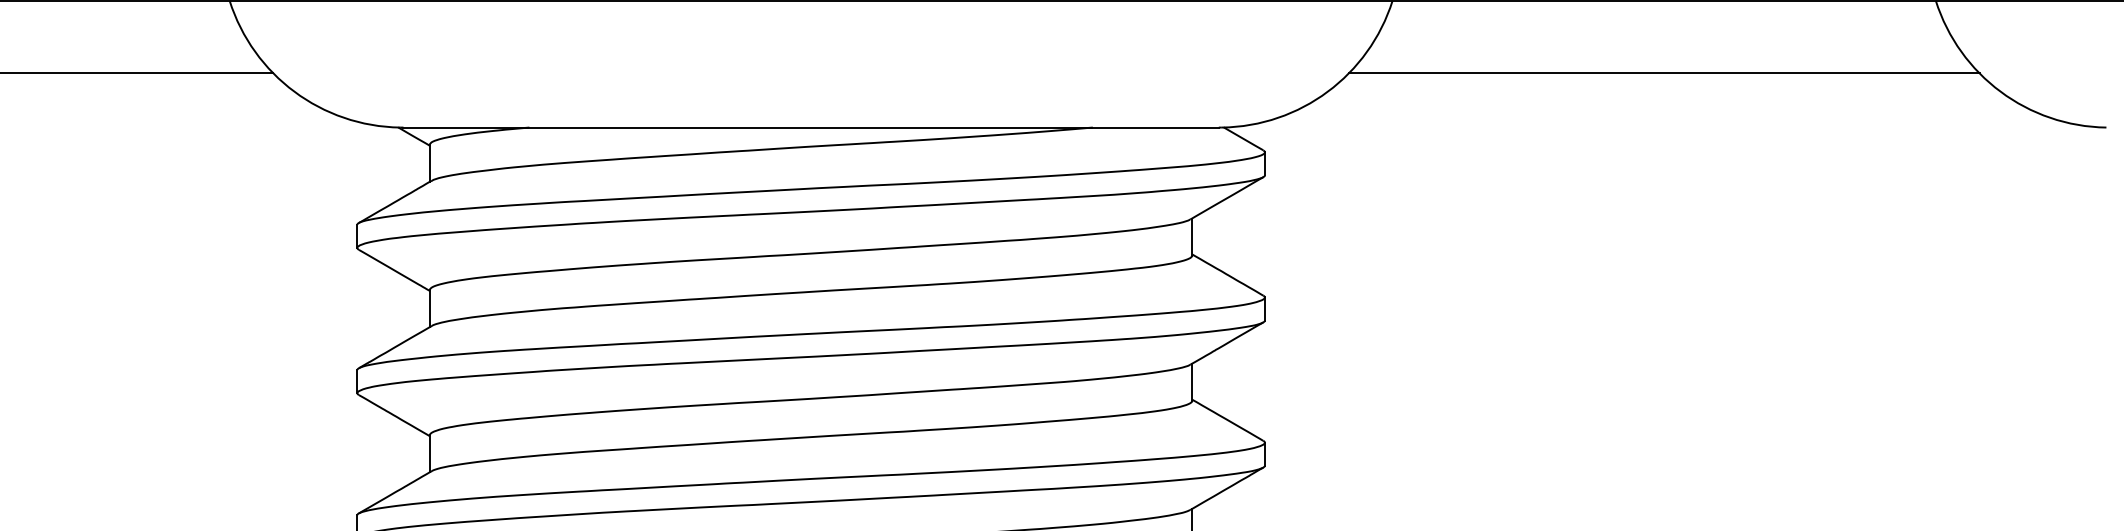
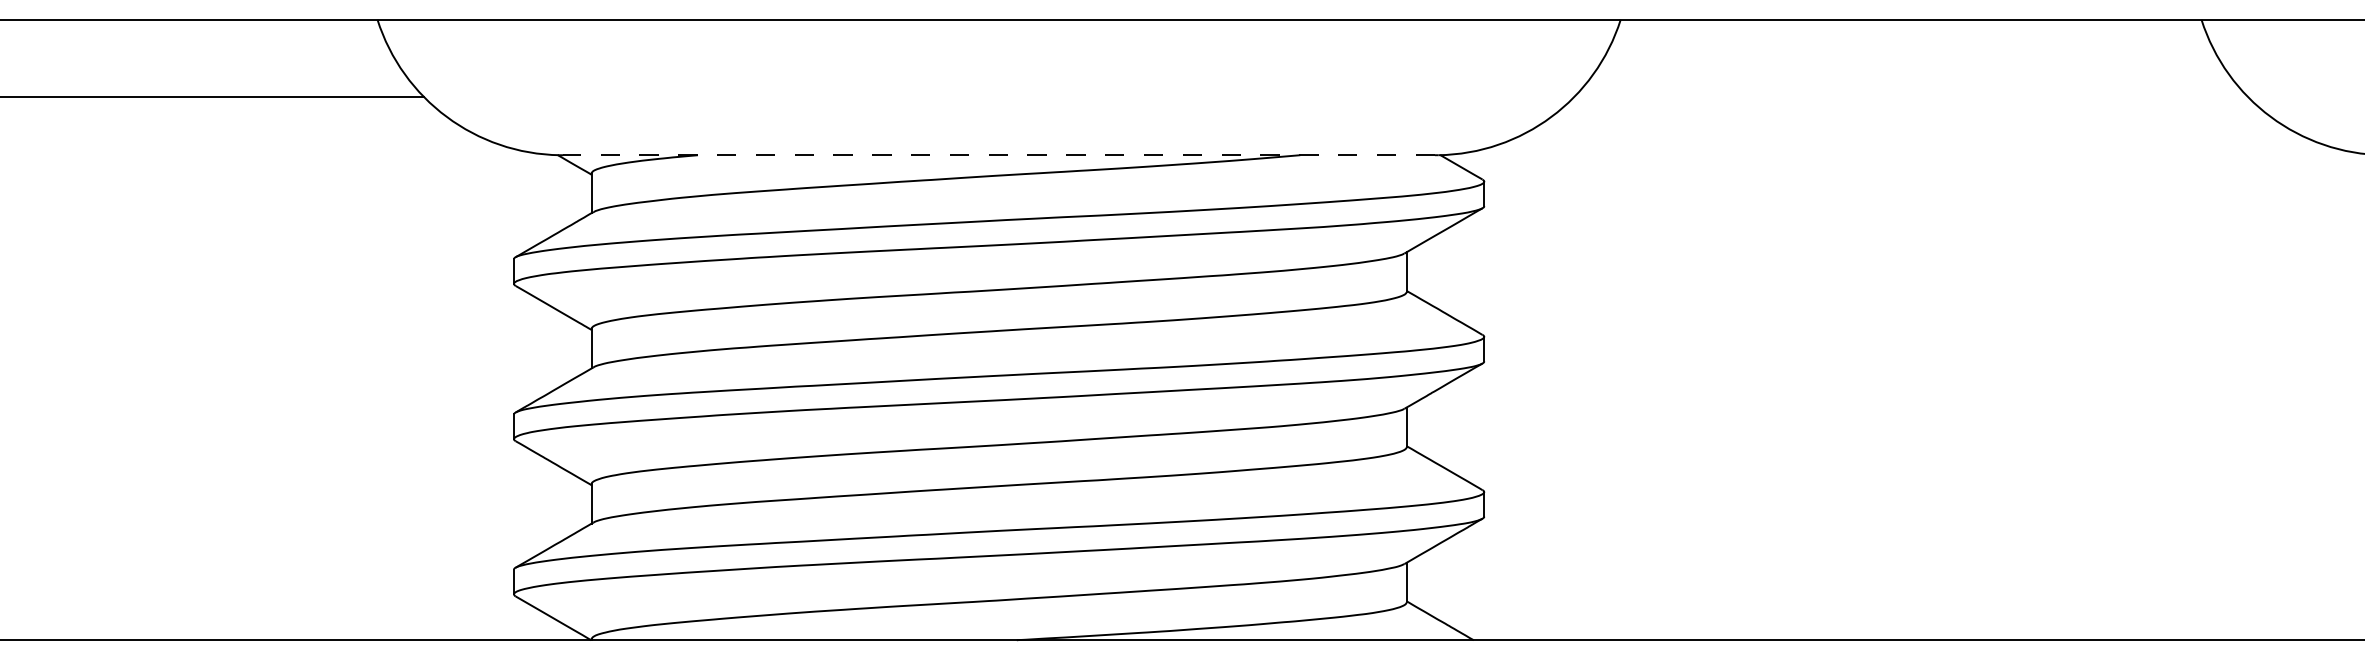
line: (1664, 73) -> (1911, 97), removed
line: (811, 127) -> (999, 155), solid -> dashed

